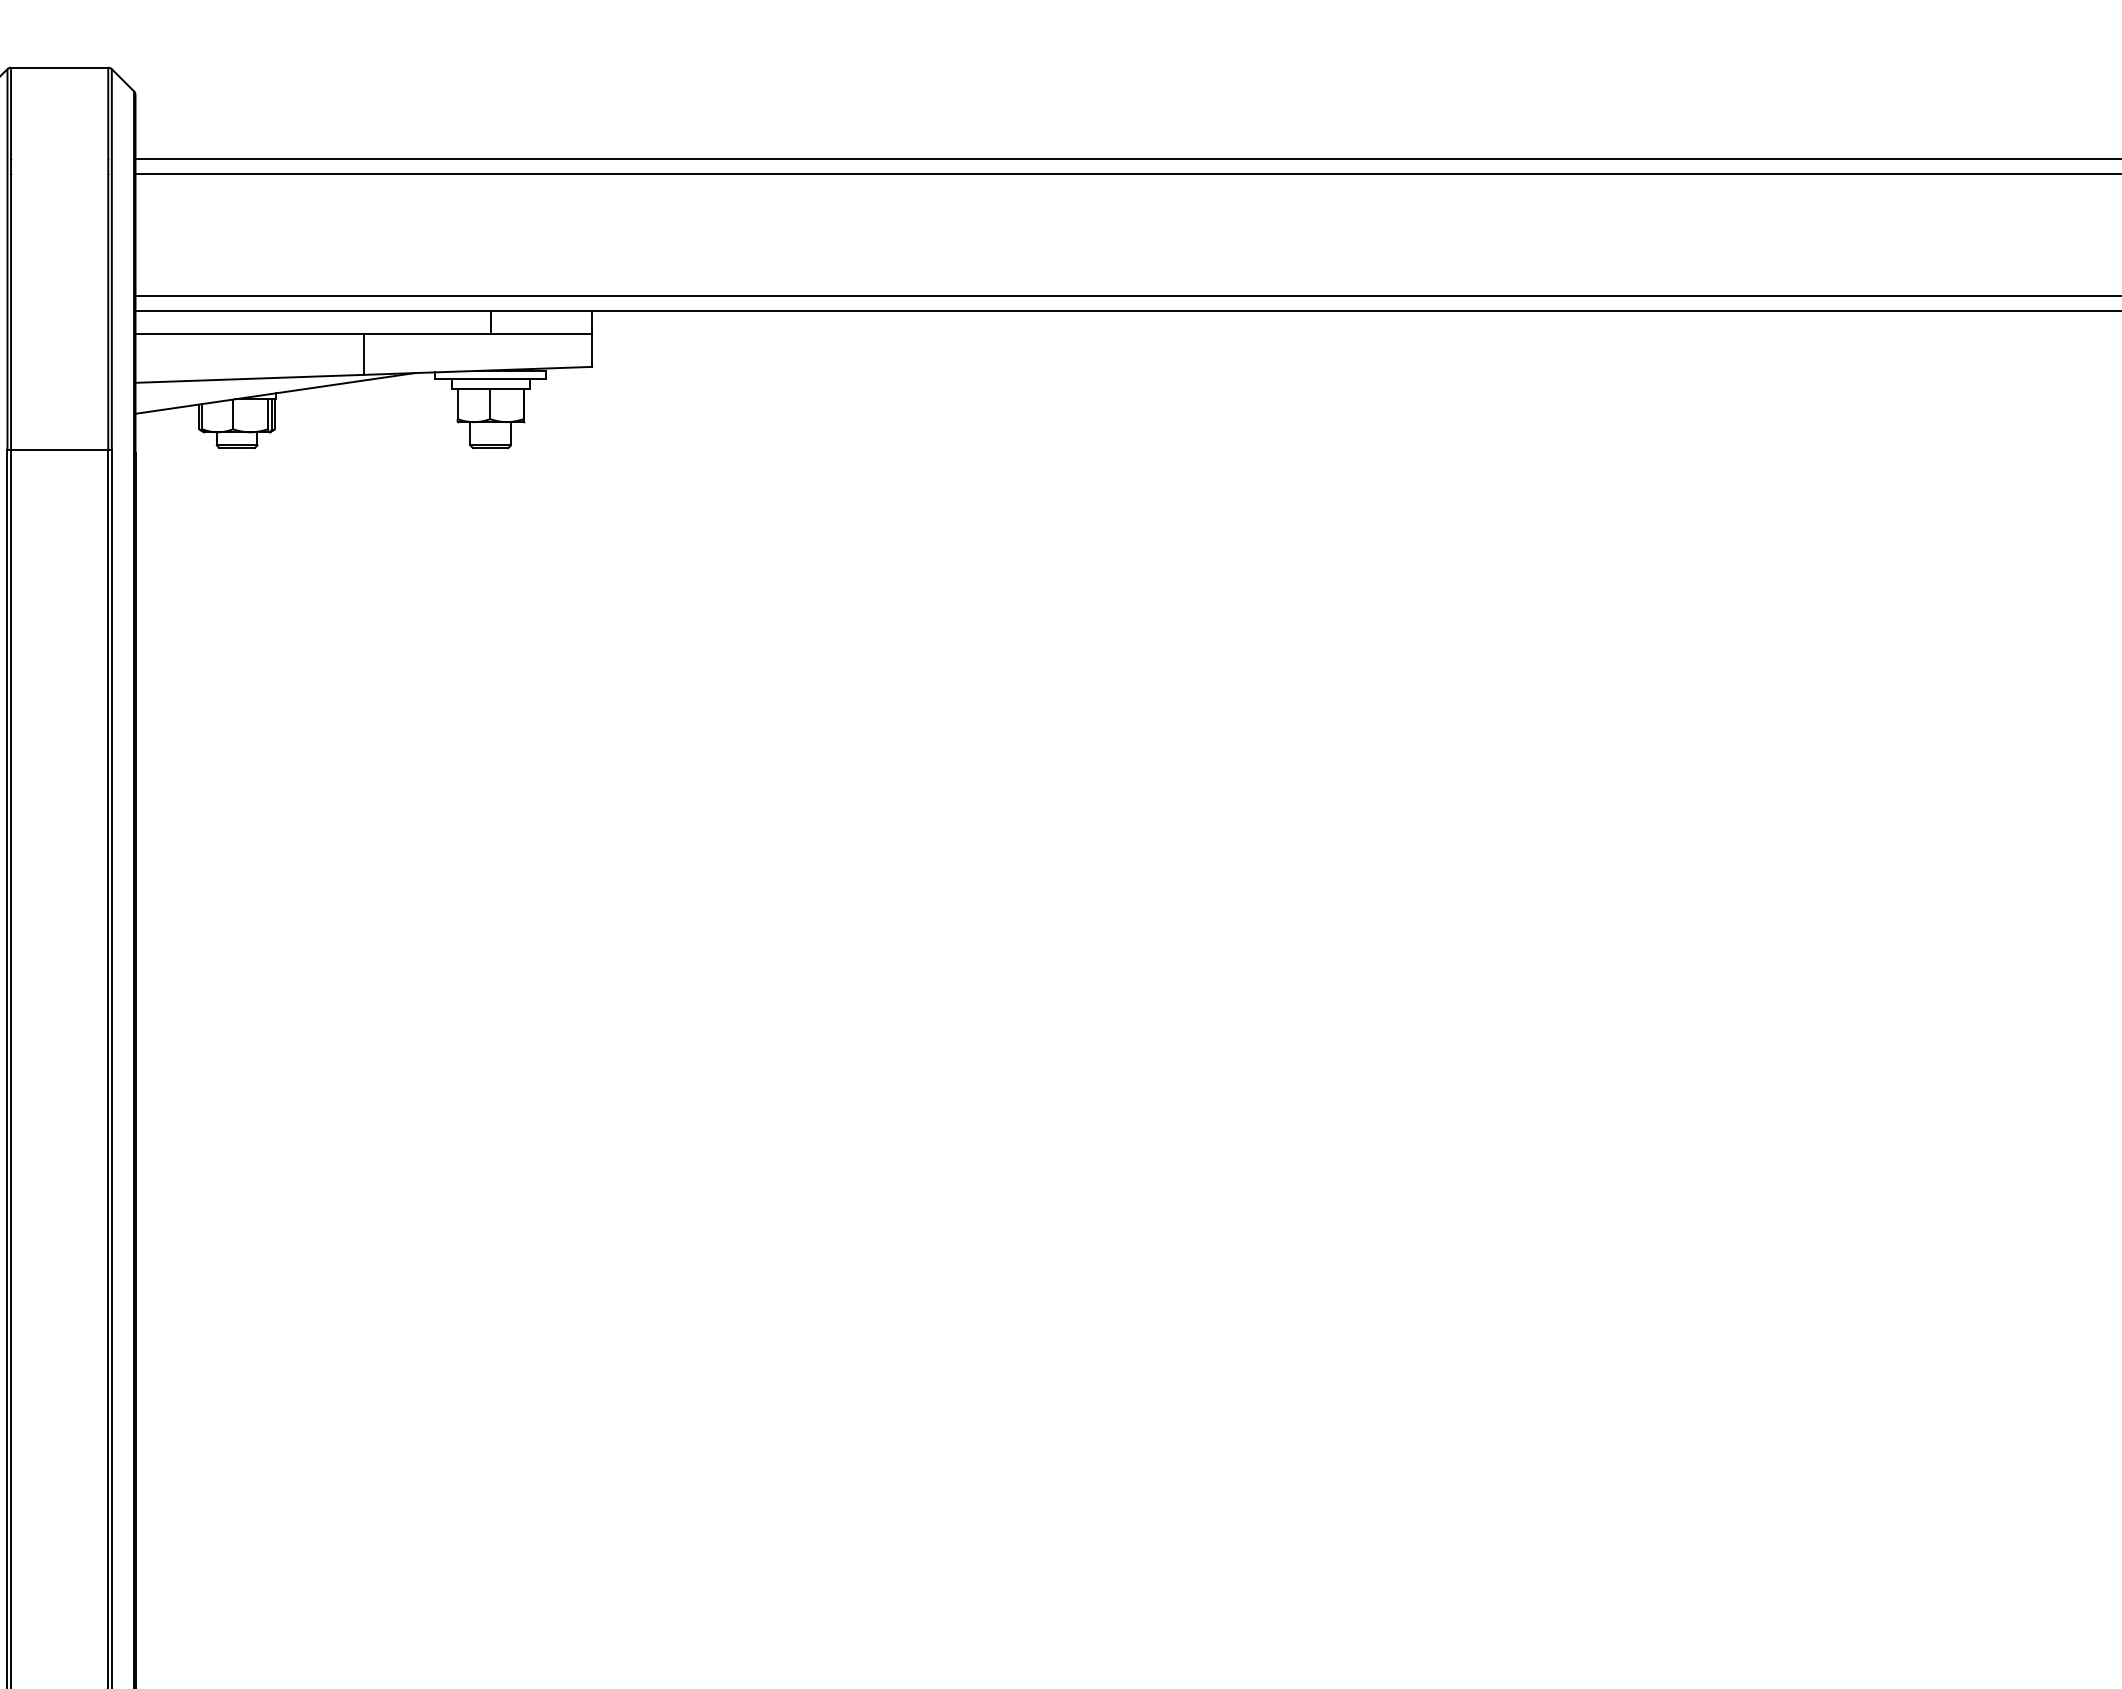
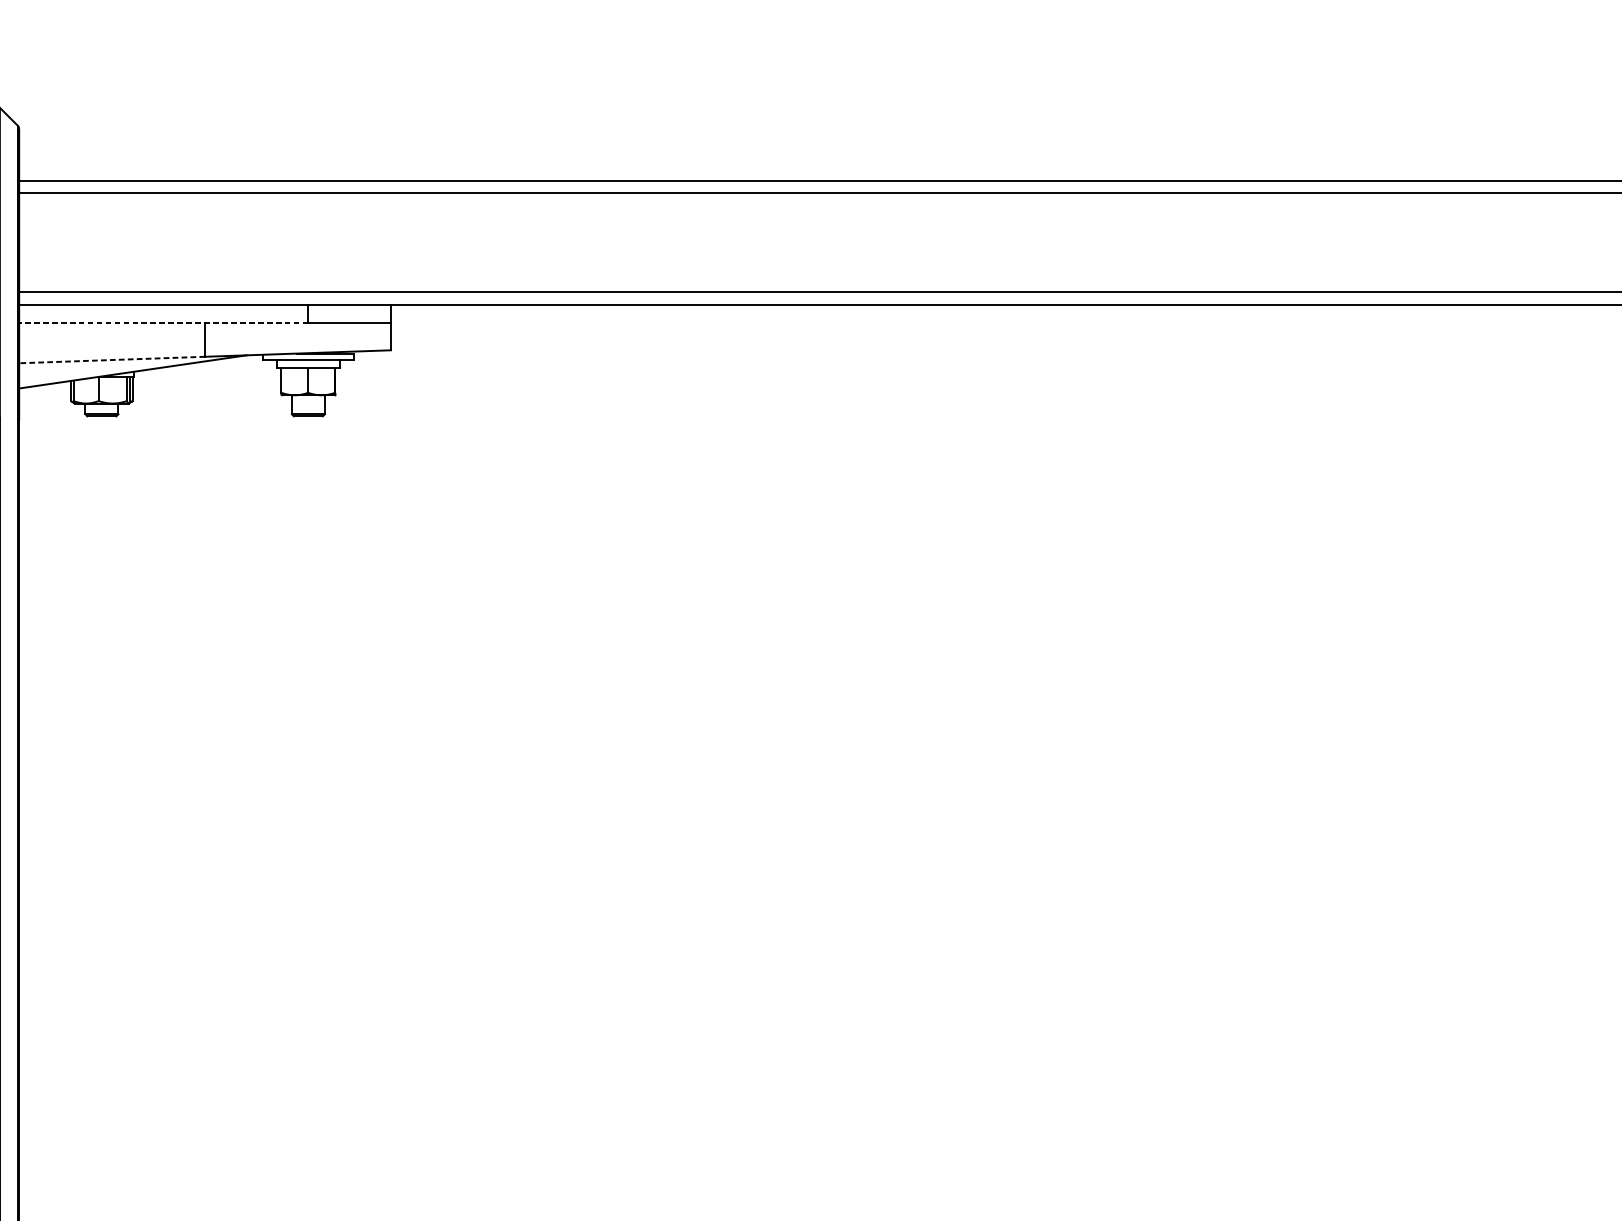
line: (313, 333) -> (164, 323), solid -> dashed
line: (249, 378) -> (111, 359), solid -> dashed

